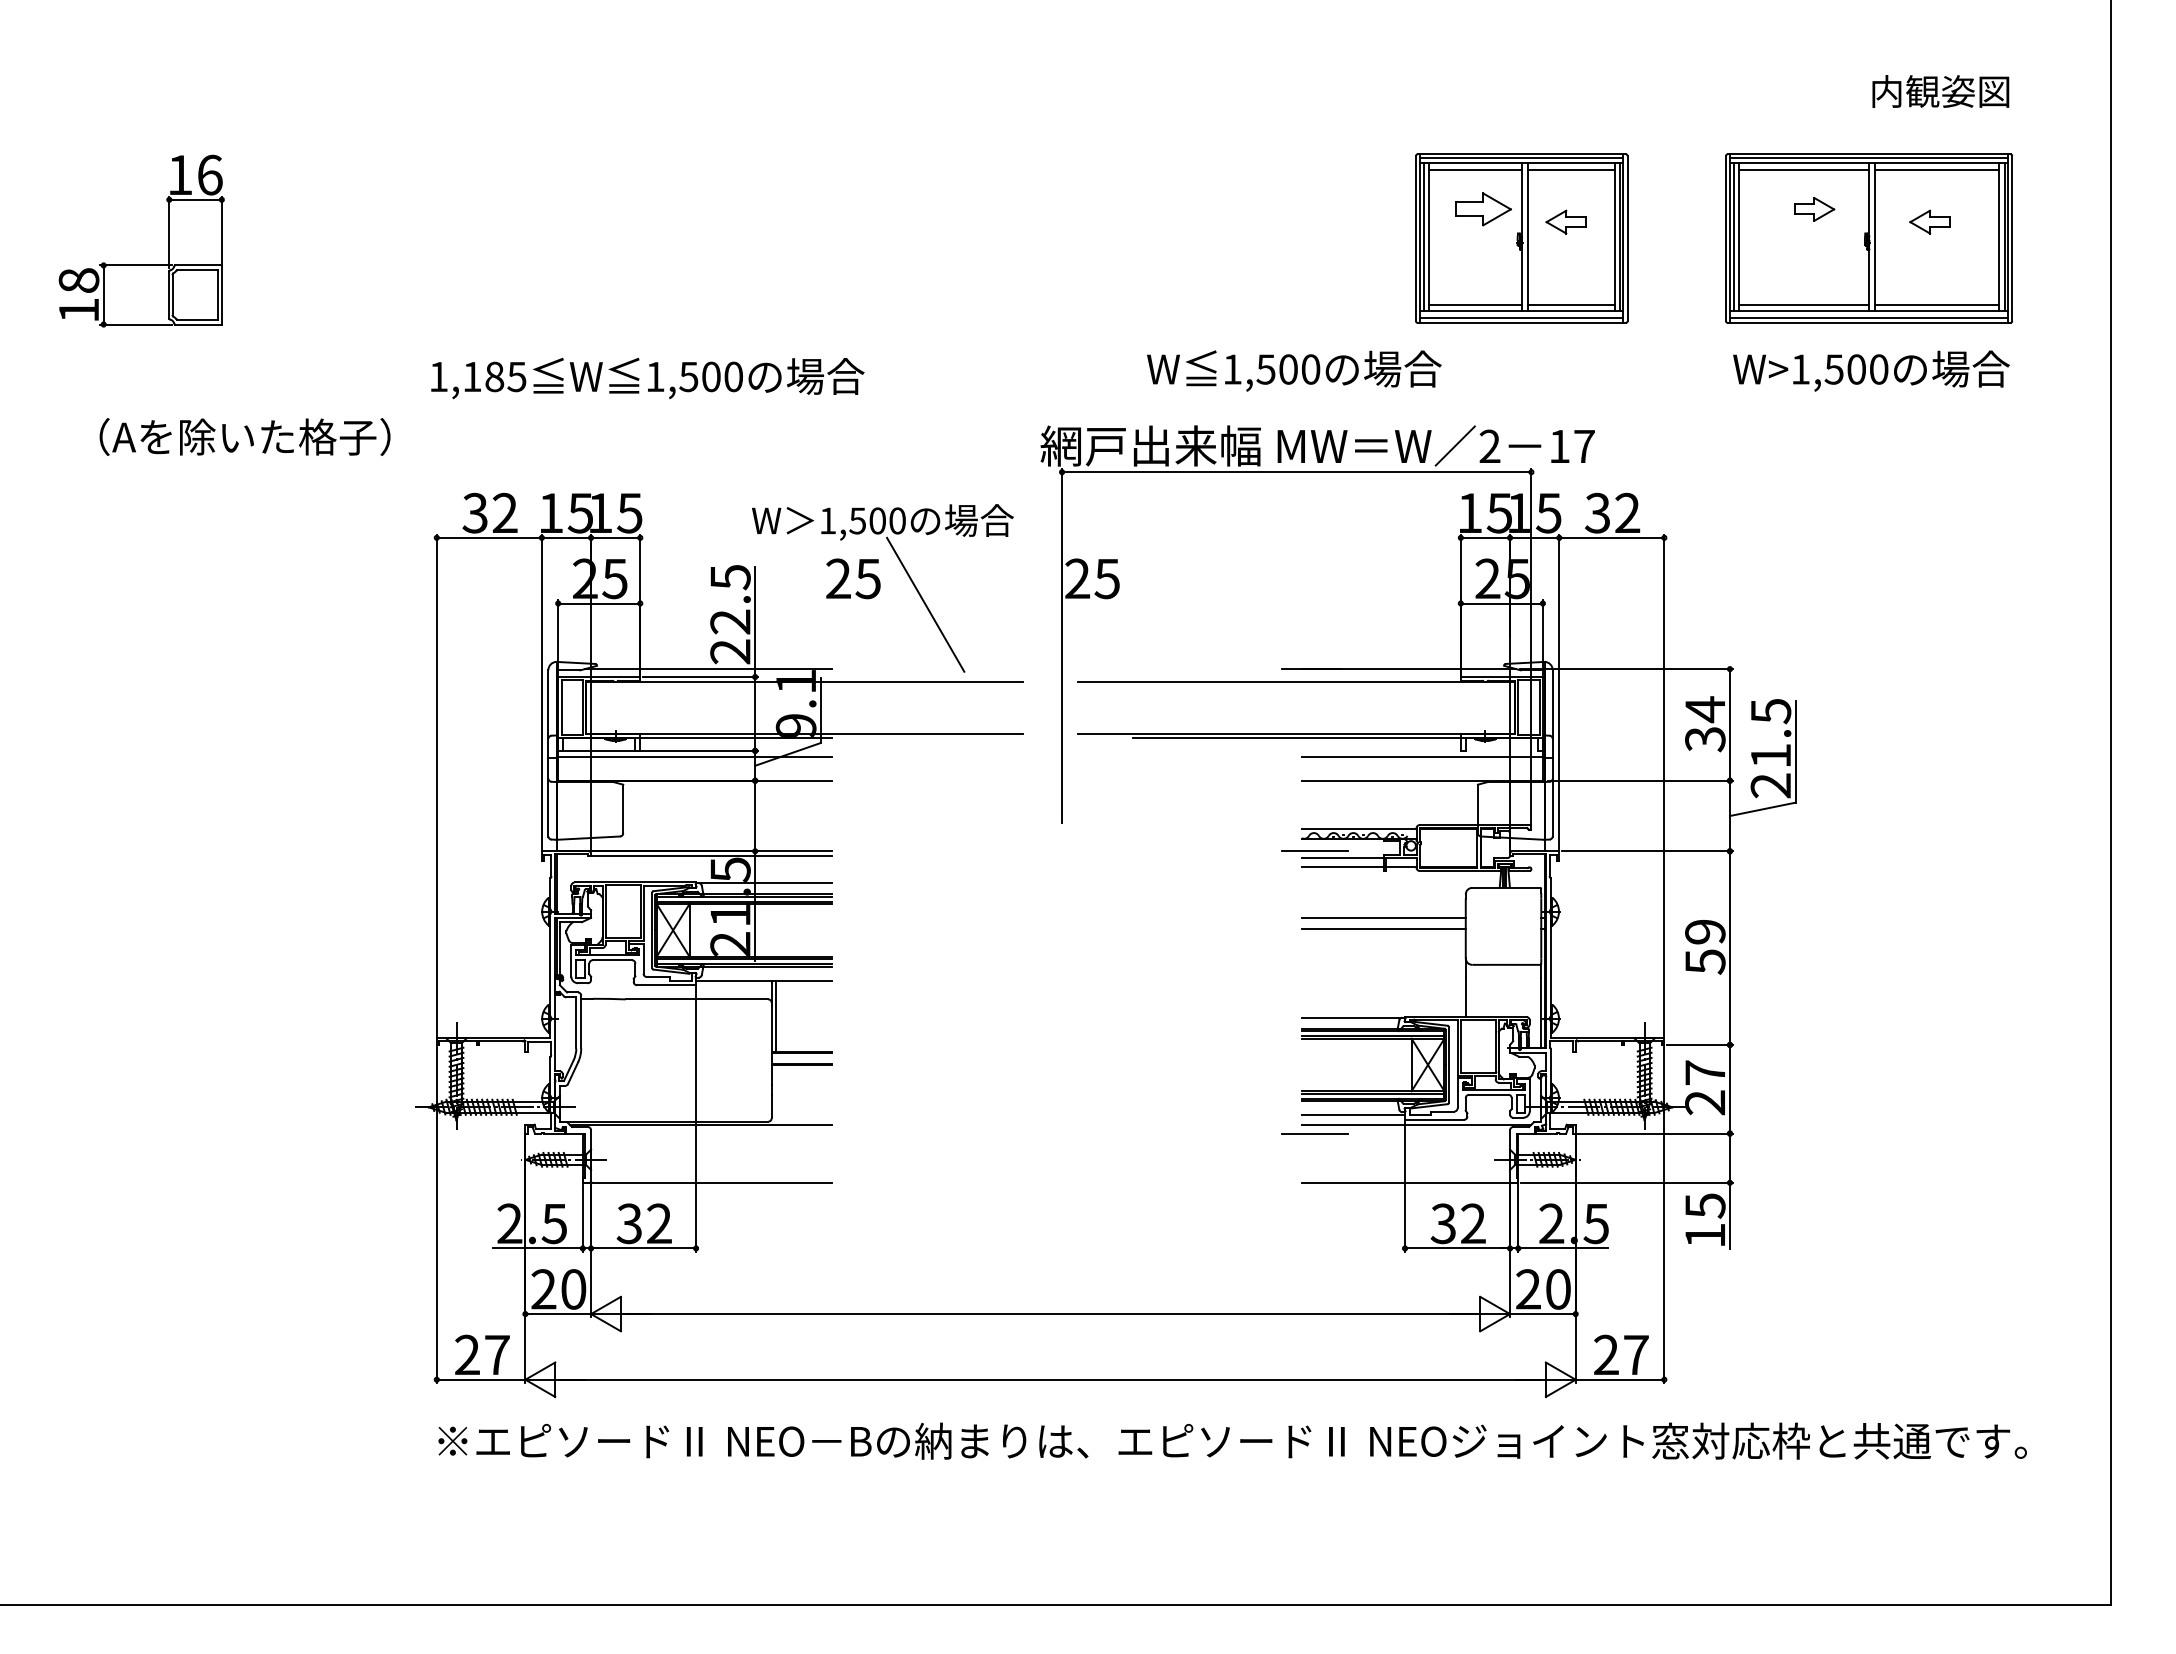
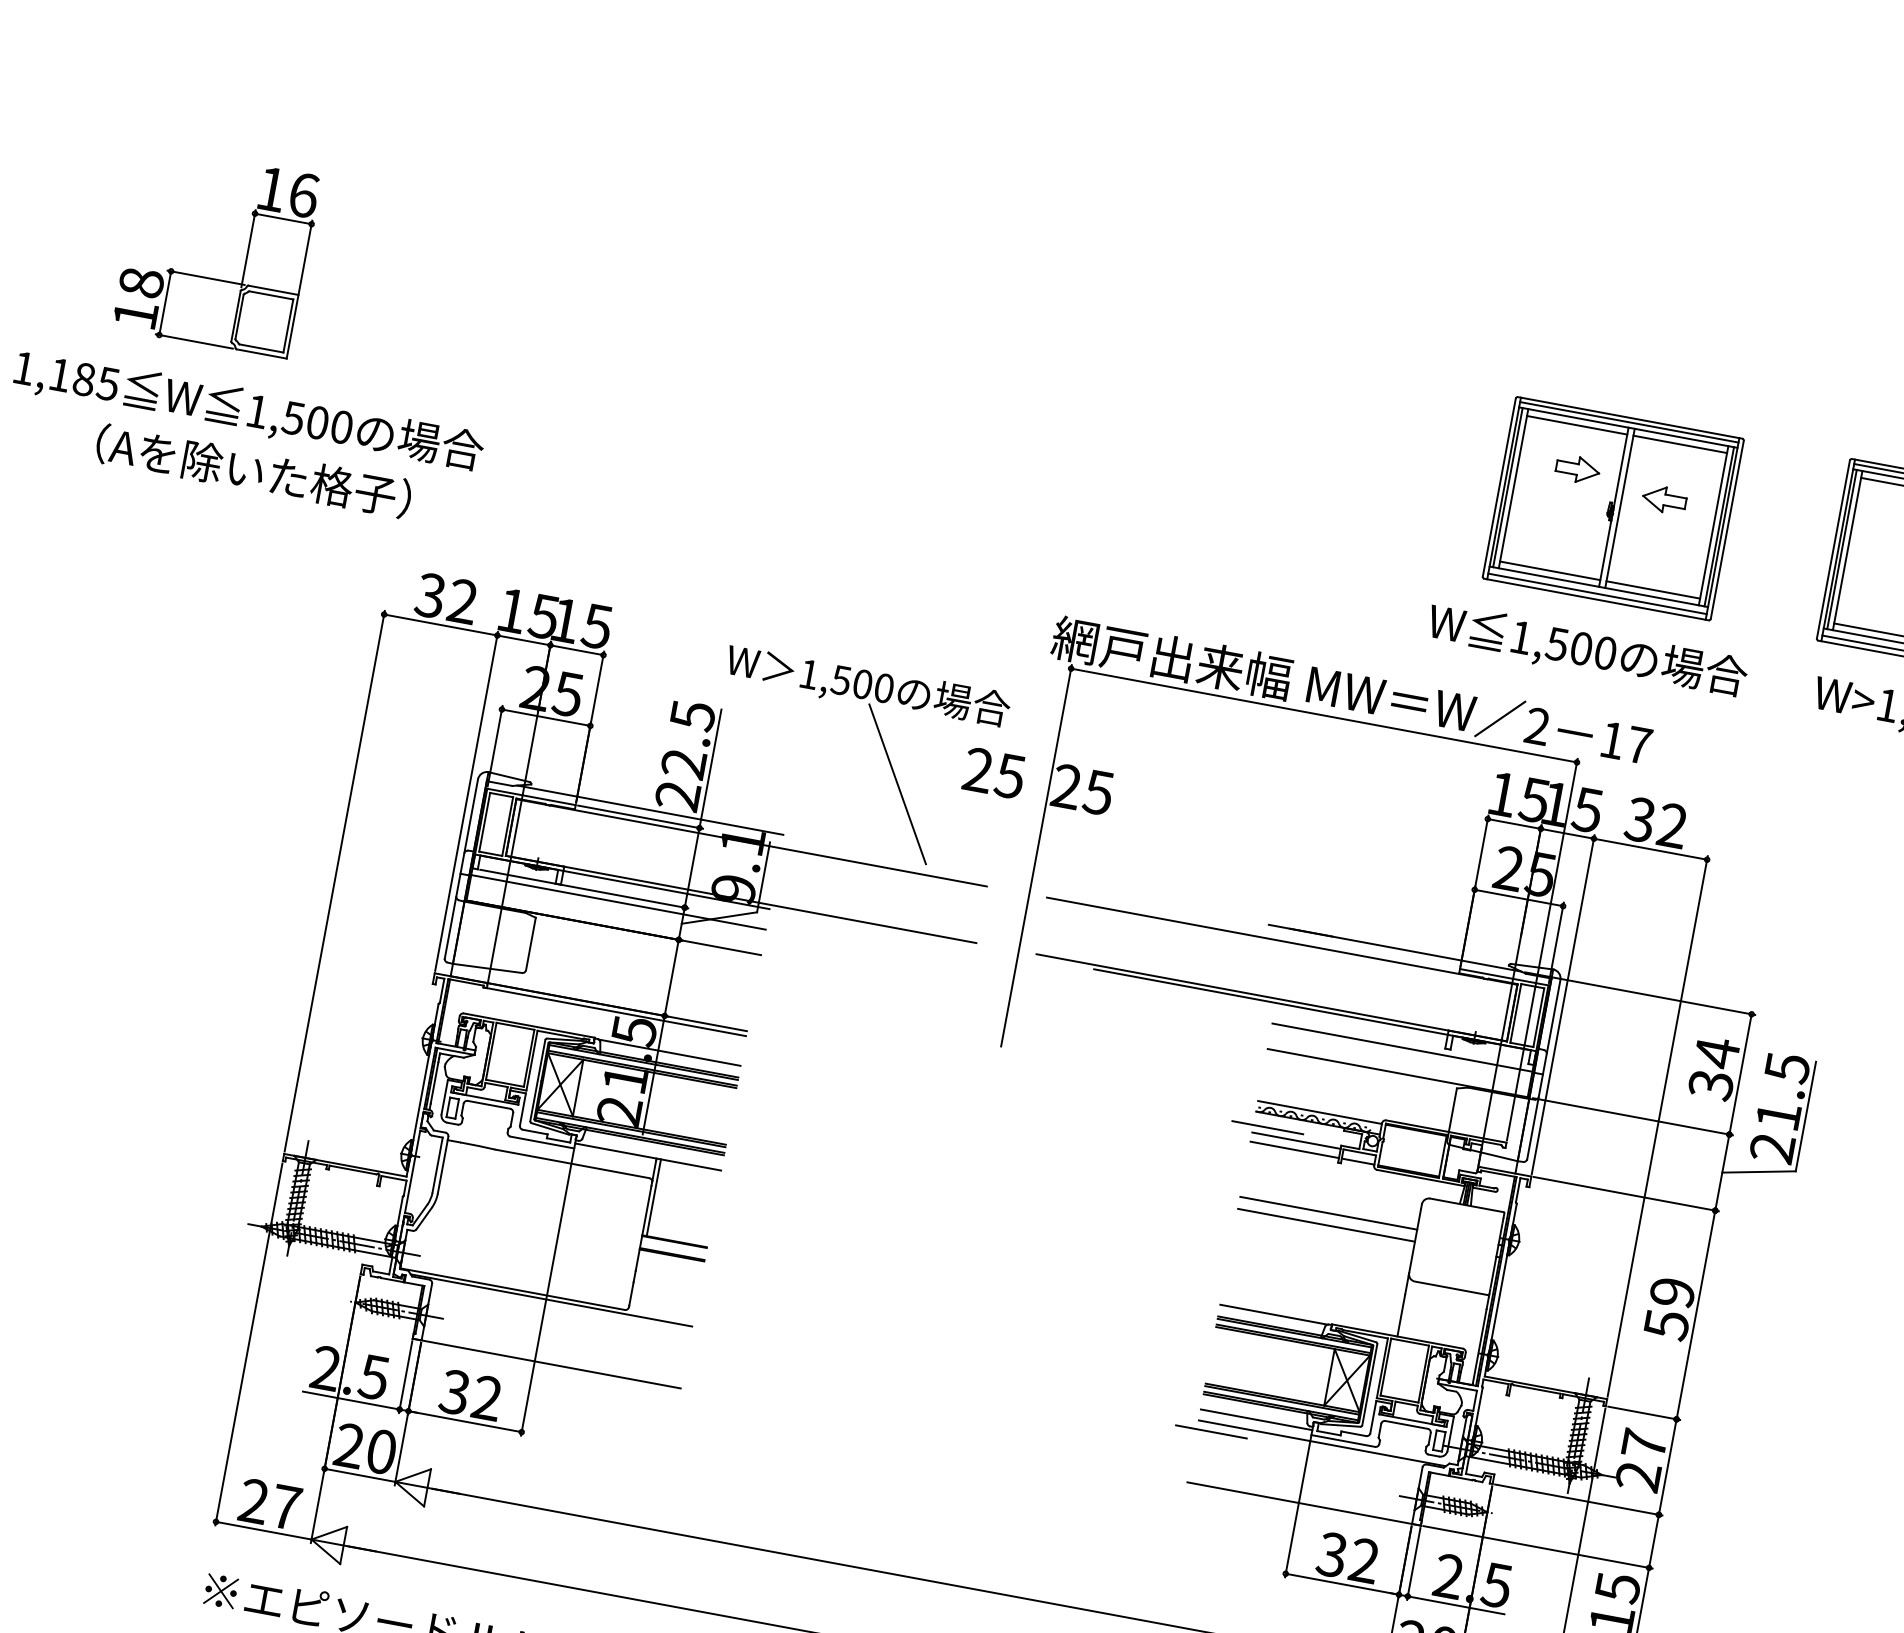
part: (1483, 209) -> (1577, 469), size x0.71
part: (141, 264) -> (212, 277), moved
text: (1294, 370) -> (1587, 651), moved
text: (647, 378) -> (248, 411), moved
text: (244, 436) -> (253, 470), moved
text: (853, 578) -> (994, 772), moved

